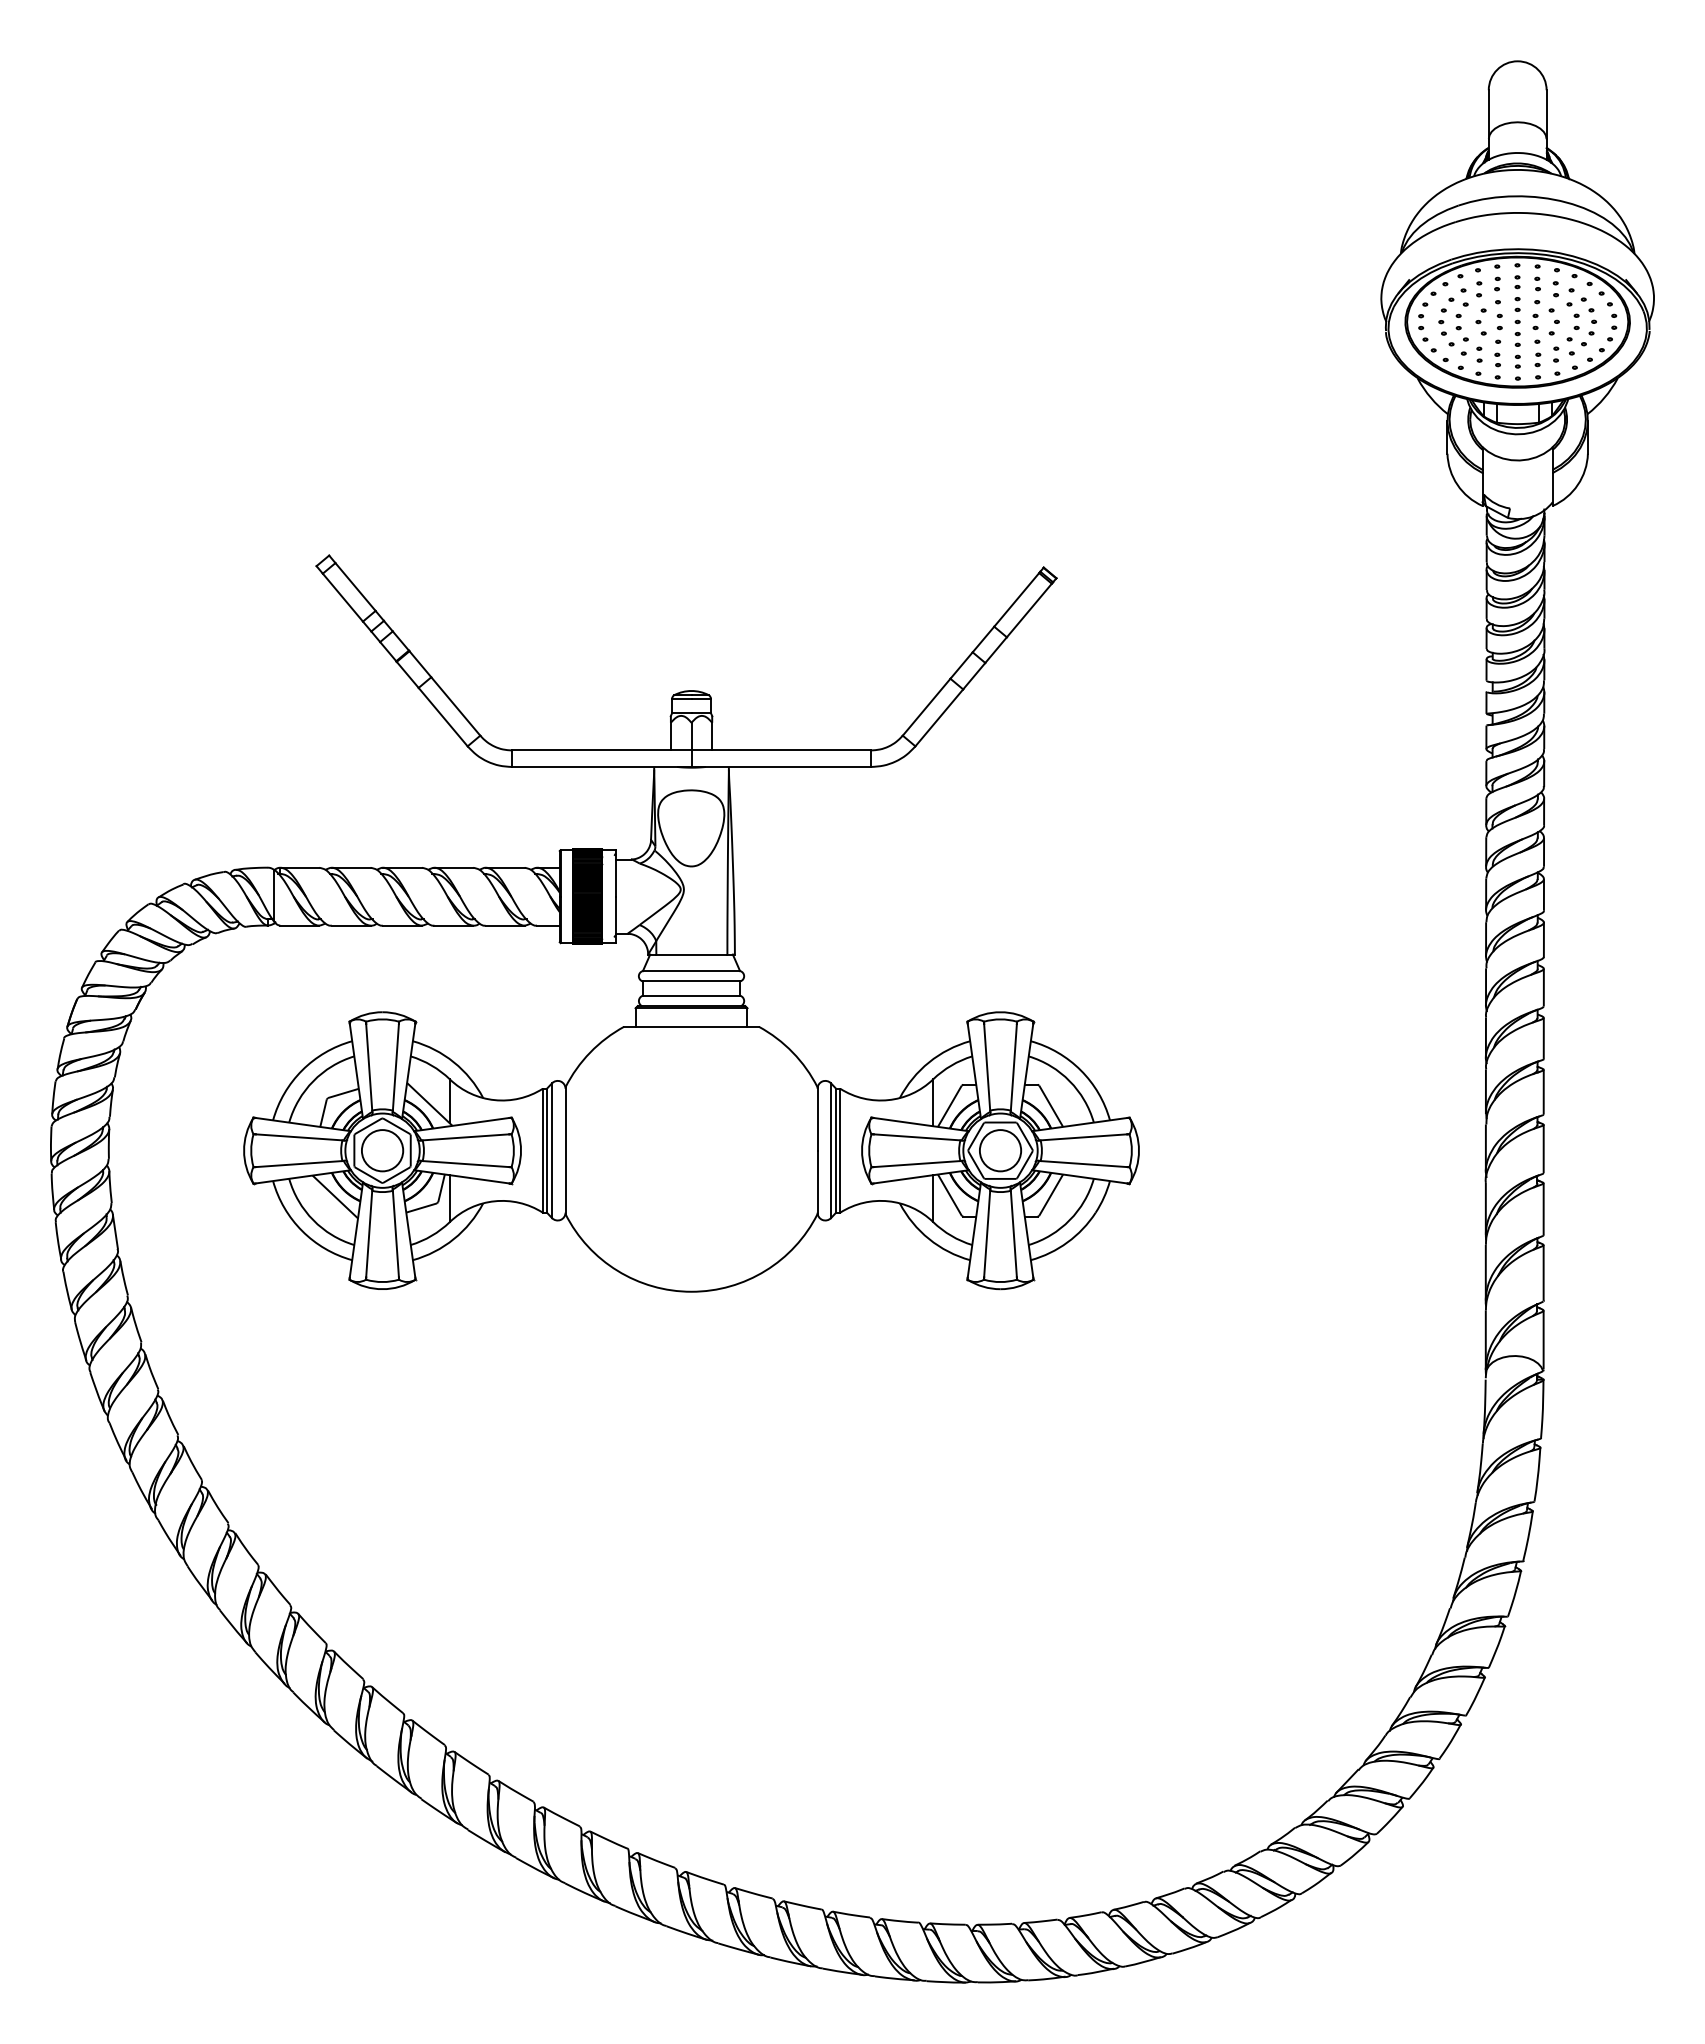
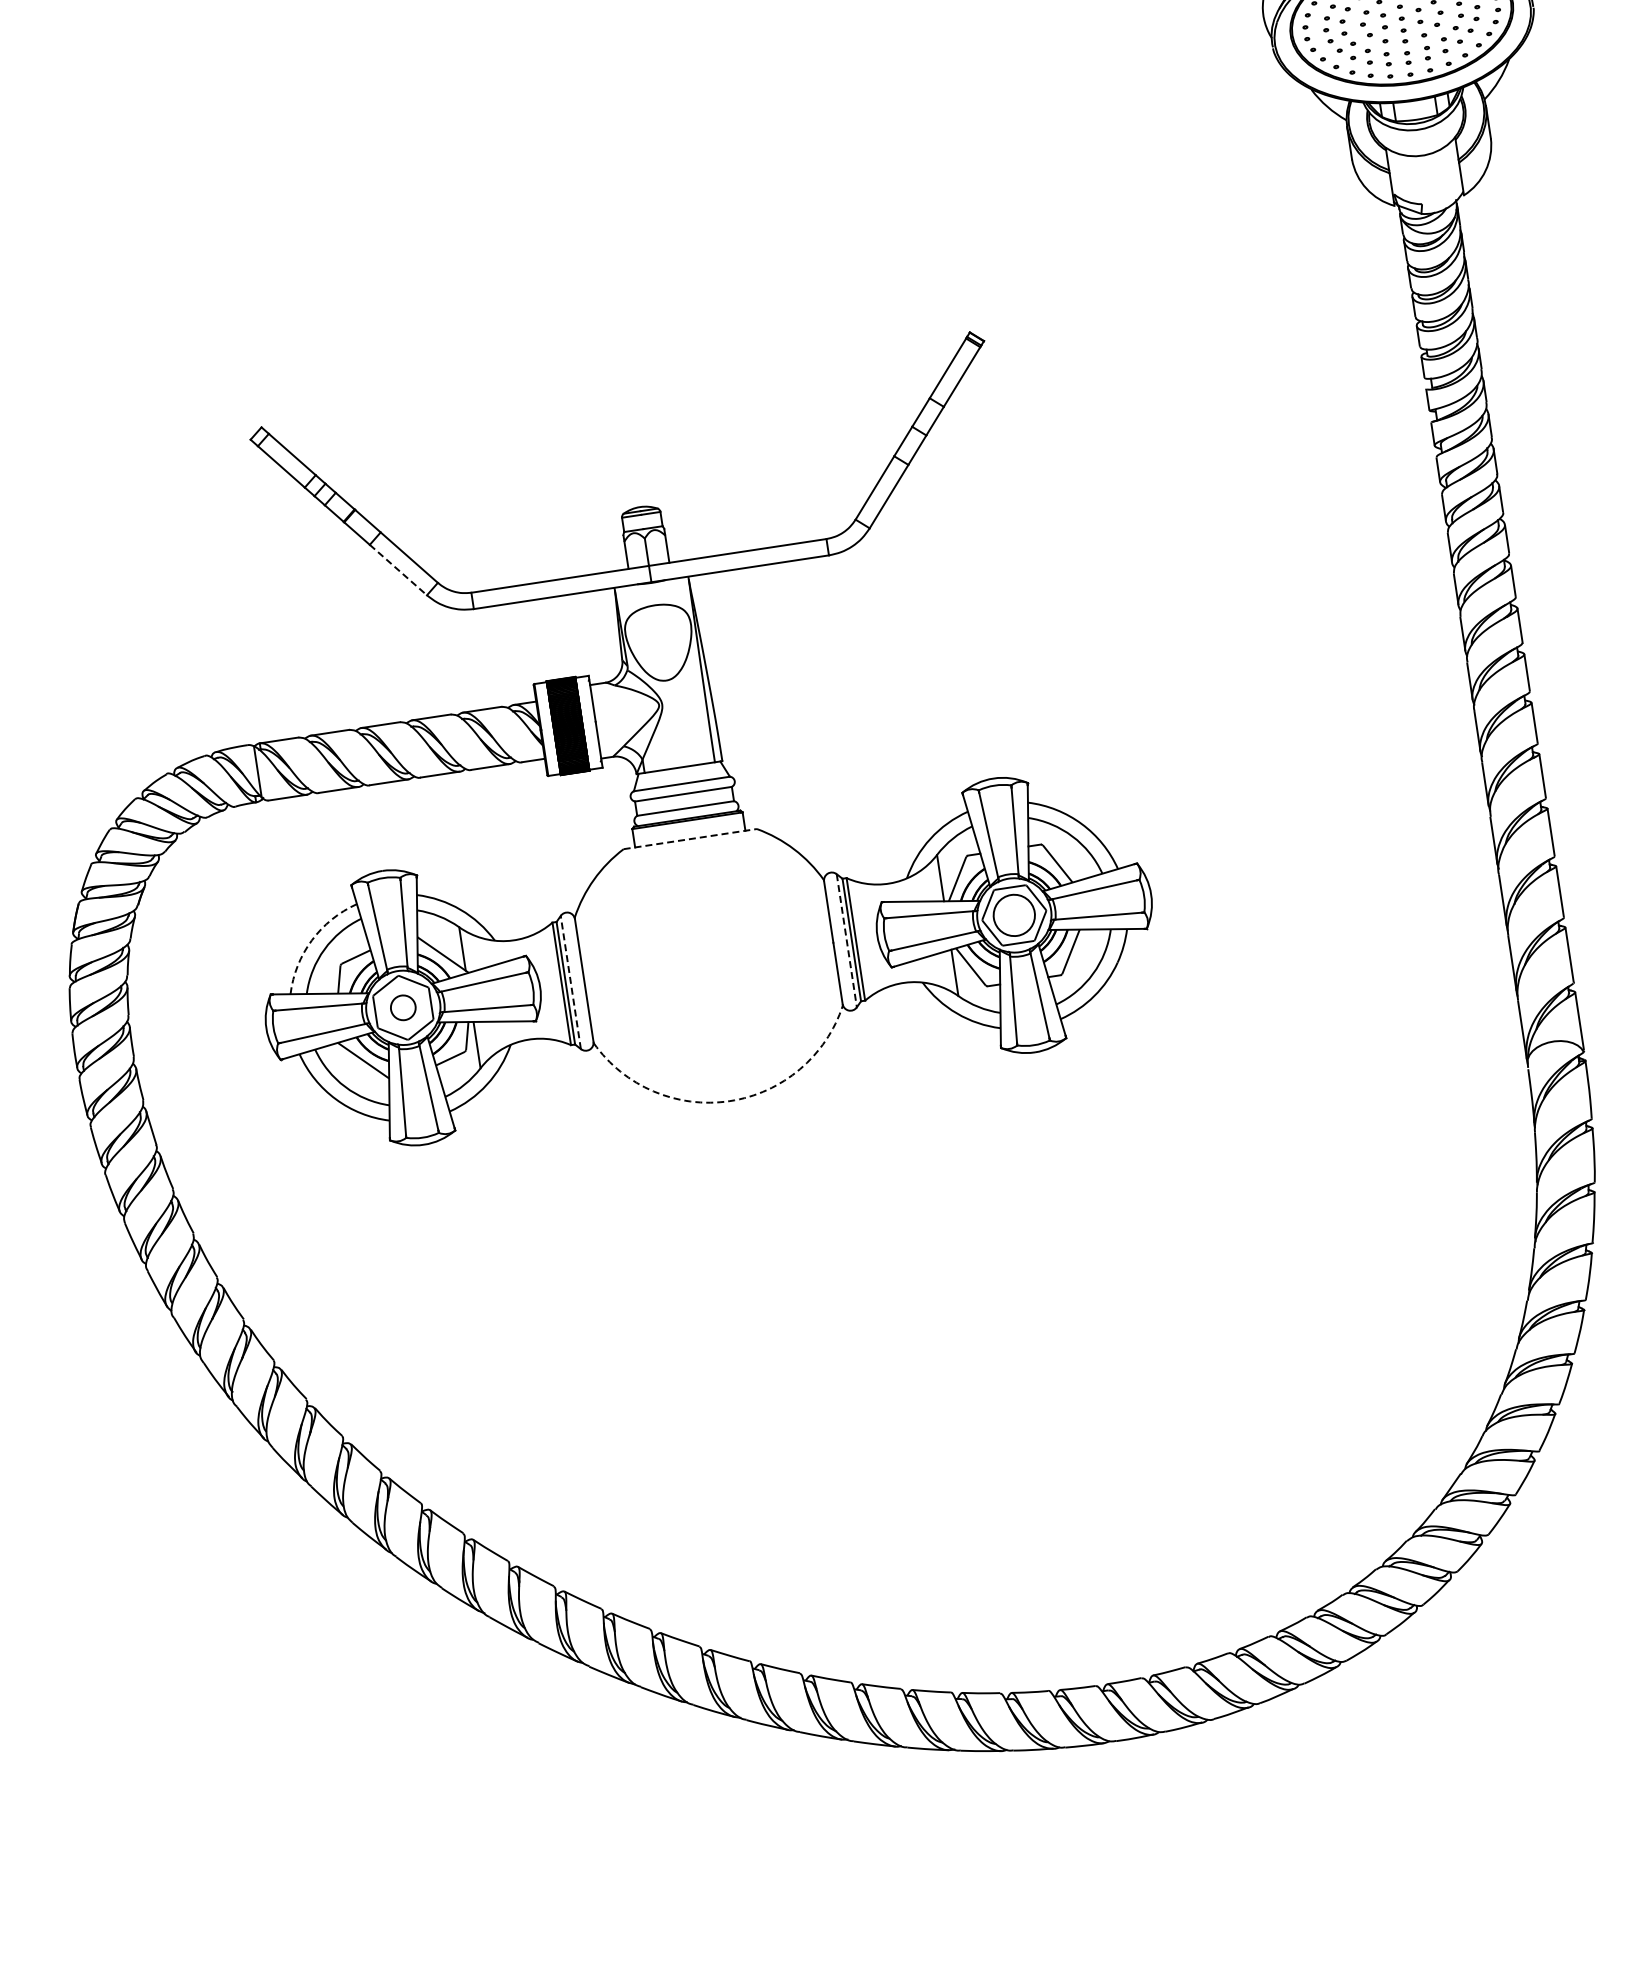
line: (443, 717) -> (398, 570), solid -> dashed
line: (692, 1026) -> (691, 838), solid -> dashed
arc: (302, 1070) -> (312, 940), solid -> dashed
circle: (382, 1150) -> (403, 1007), size x0.6
line: (551, 1150) -> (570, 982), solid -> dashed
line: (831, 1151) -> (847, 941), solid -> dashed
arc: (691, 1291) -> (729, 1100), solid -> dashed

